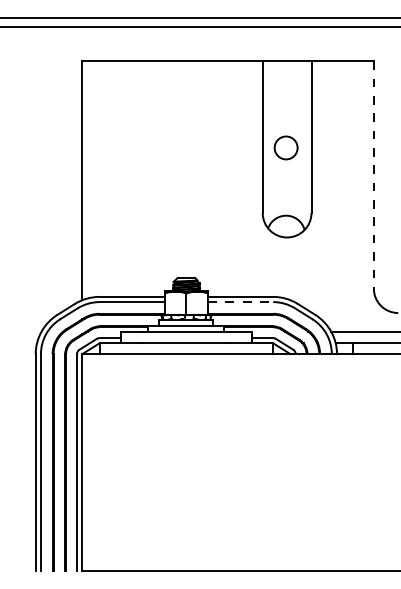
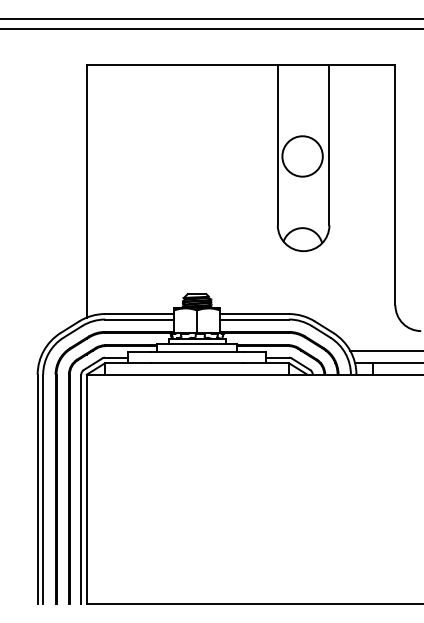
circle: (286, 147) -> (302, 156), size x1.67
line: (373, 175) -> (395, 185), dashed -> solid
line: (240, 302) -> (254, 319), dashed -> solid

